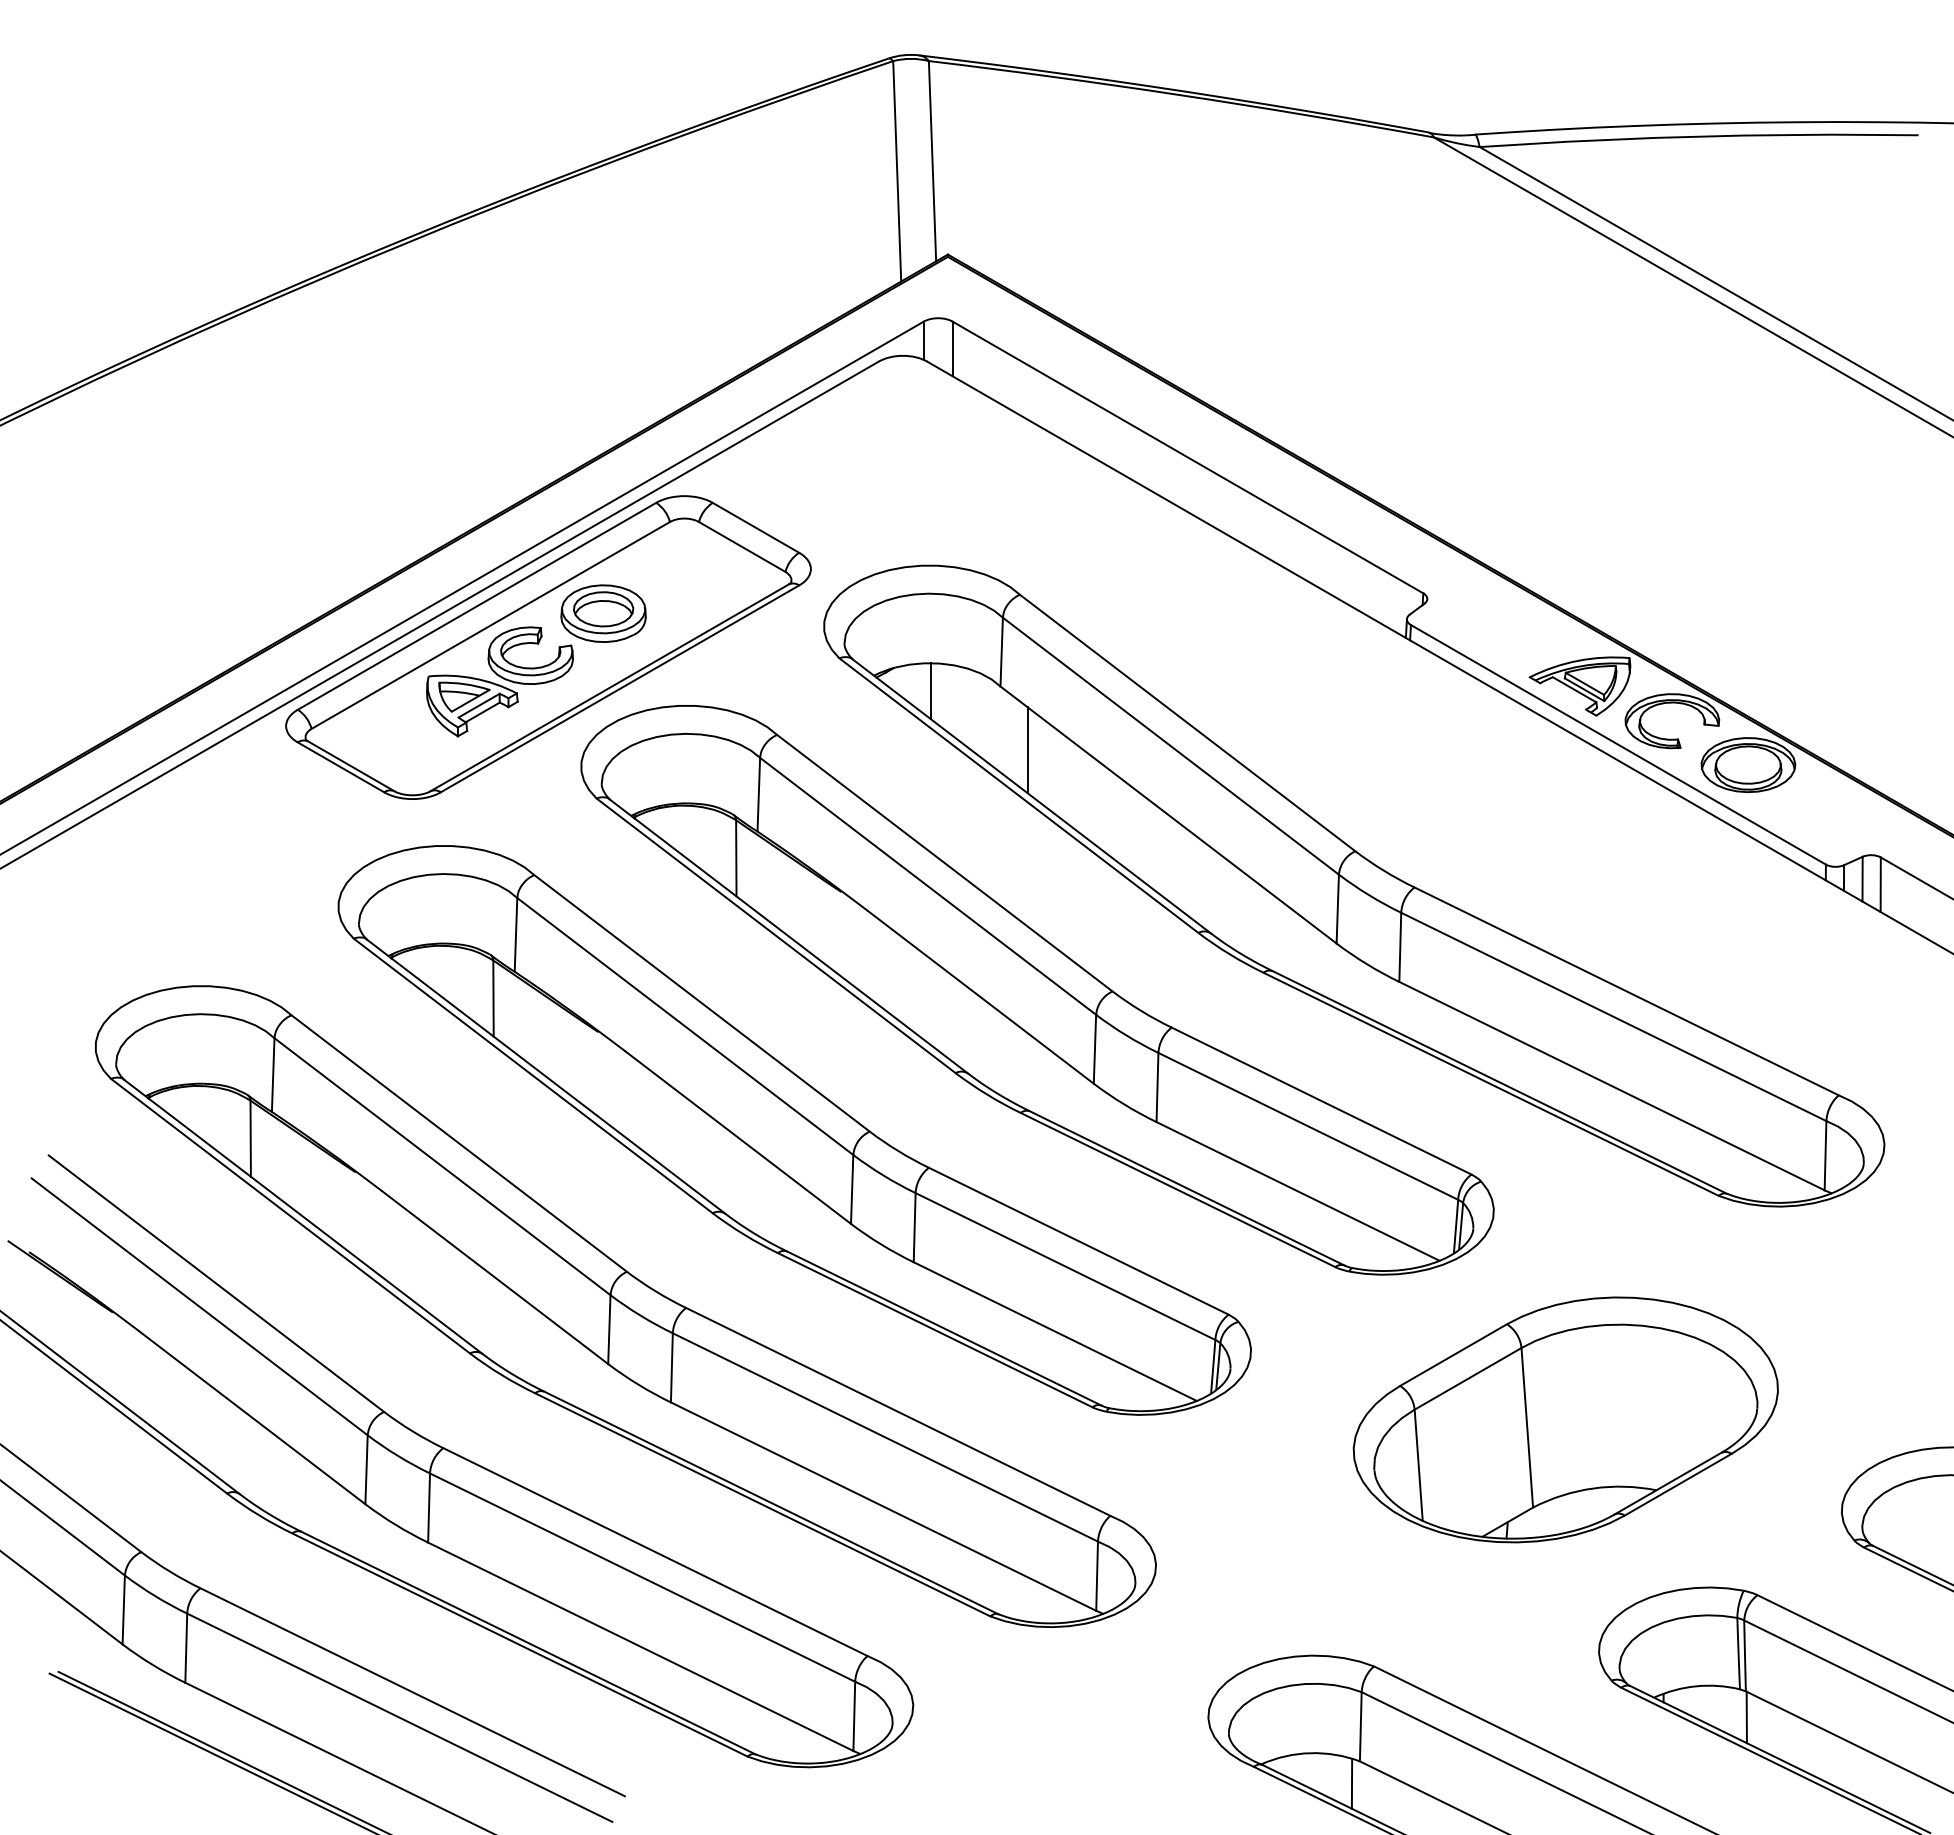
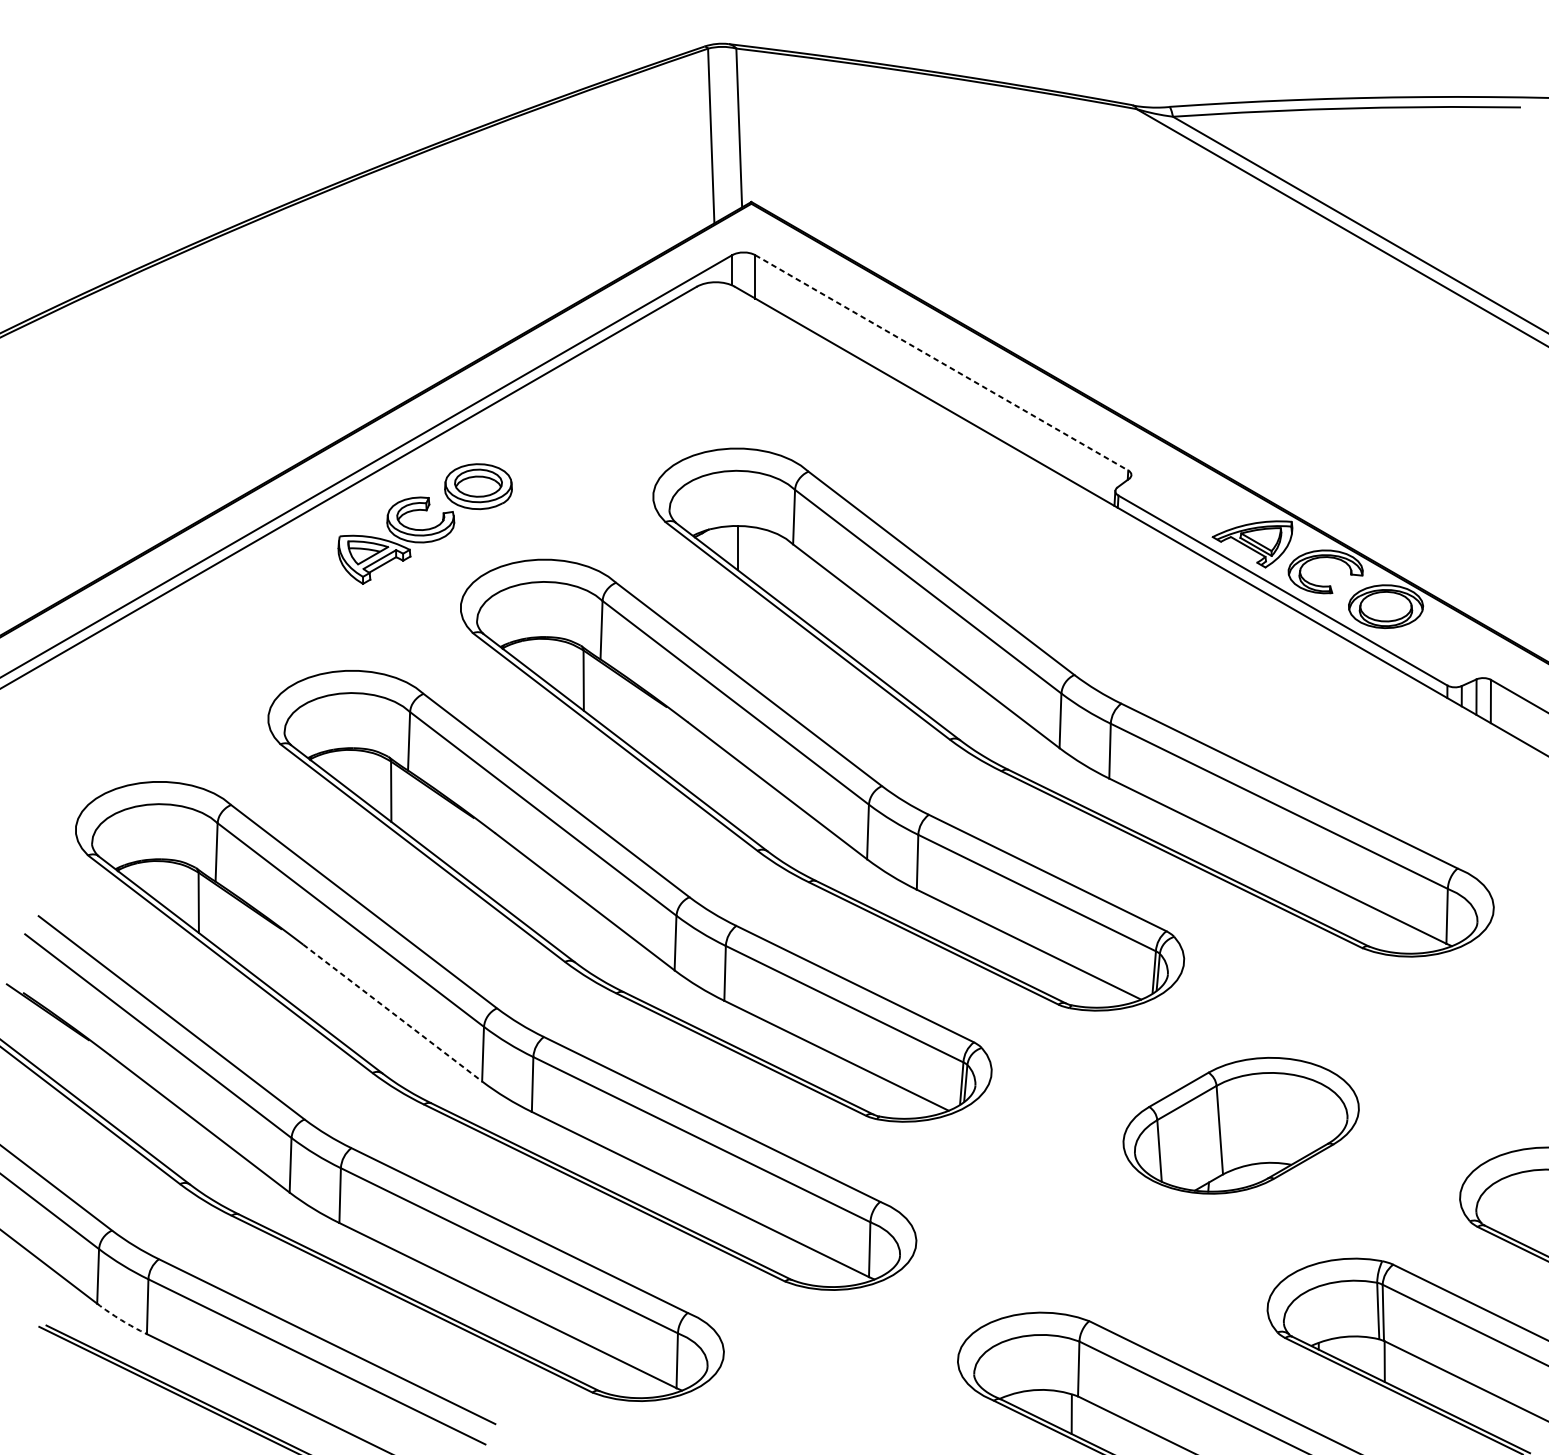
line: (1188, 457) -> (942, 362), solid -> dashed
part: (548, 647) -> (434, 513), removed
line: (1027, 750) -> (814, 595), removed
line: (495, 1278) -> (392, 1013), solid -> dashed
part: (1565, 1419) -> (1241, 1125), size x0.7
arc: (153, 1665) -> (121, 1320), solid -> dashed

